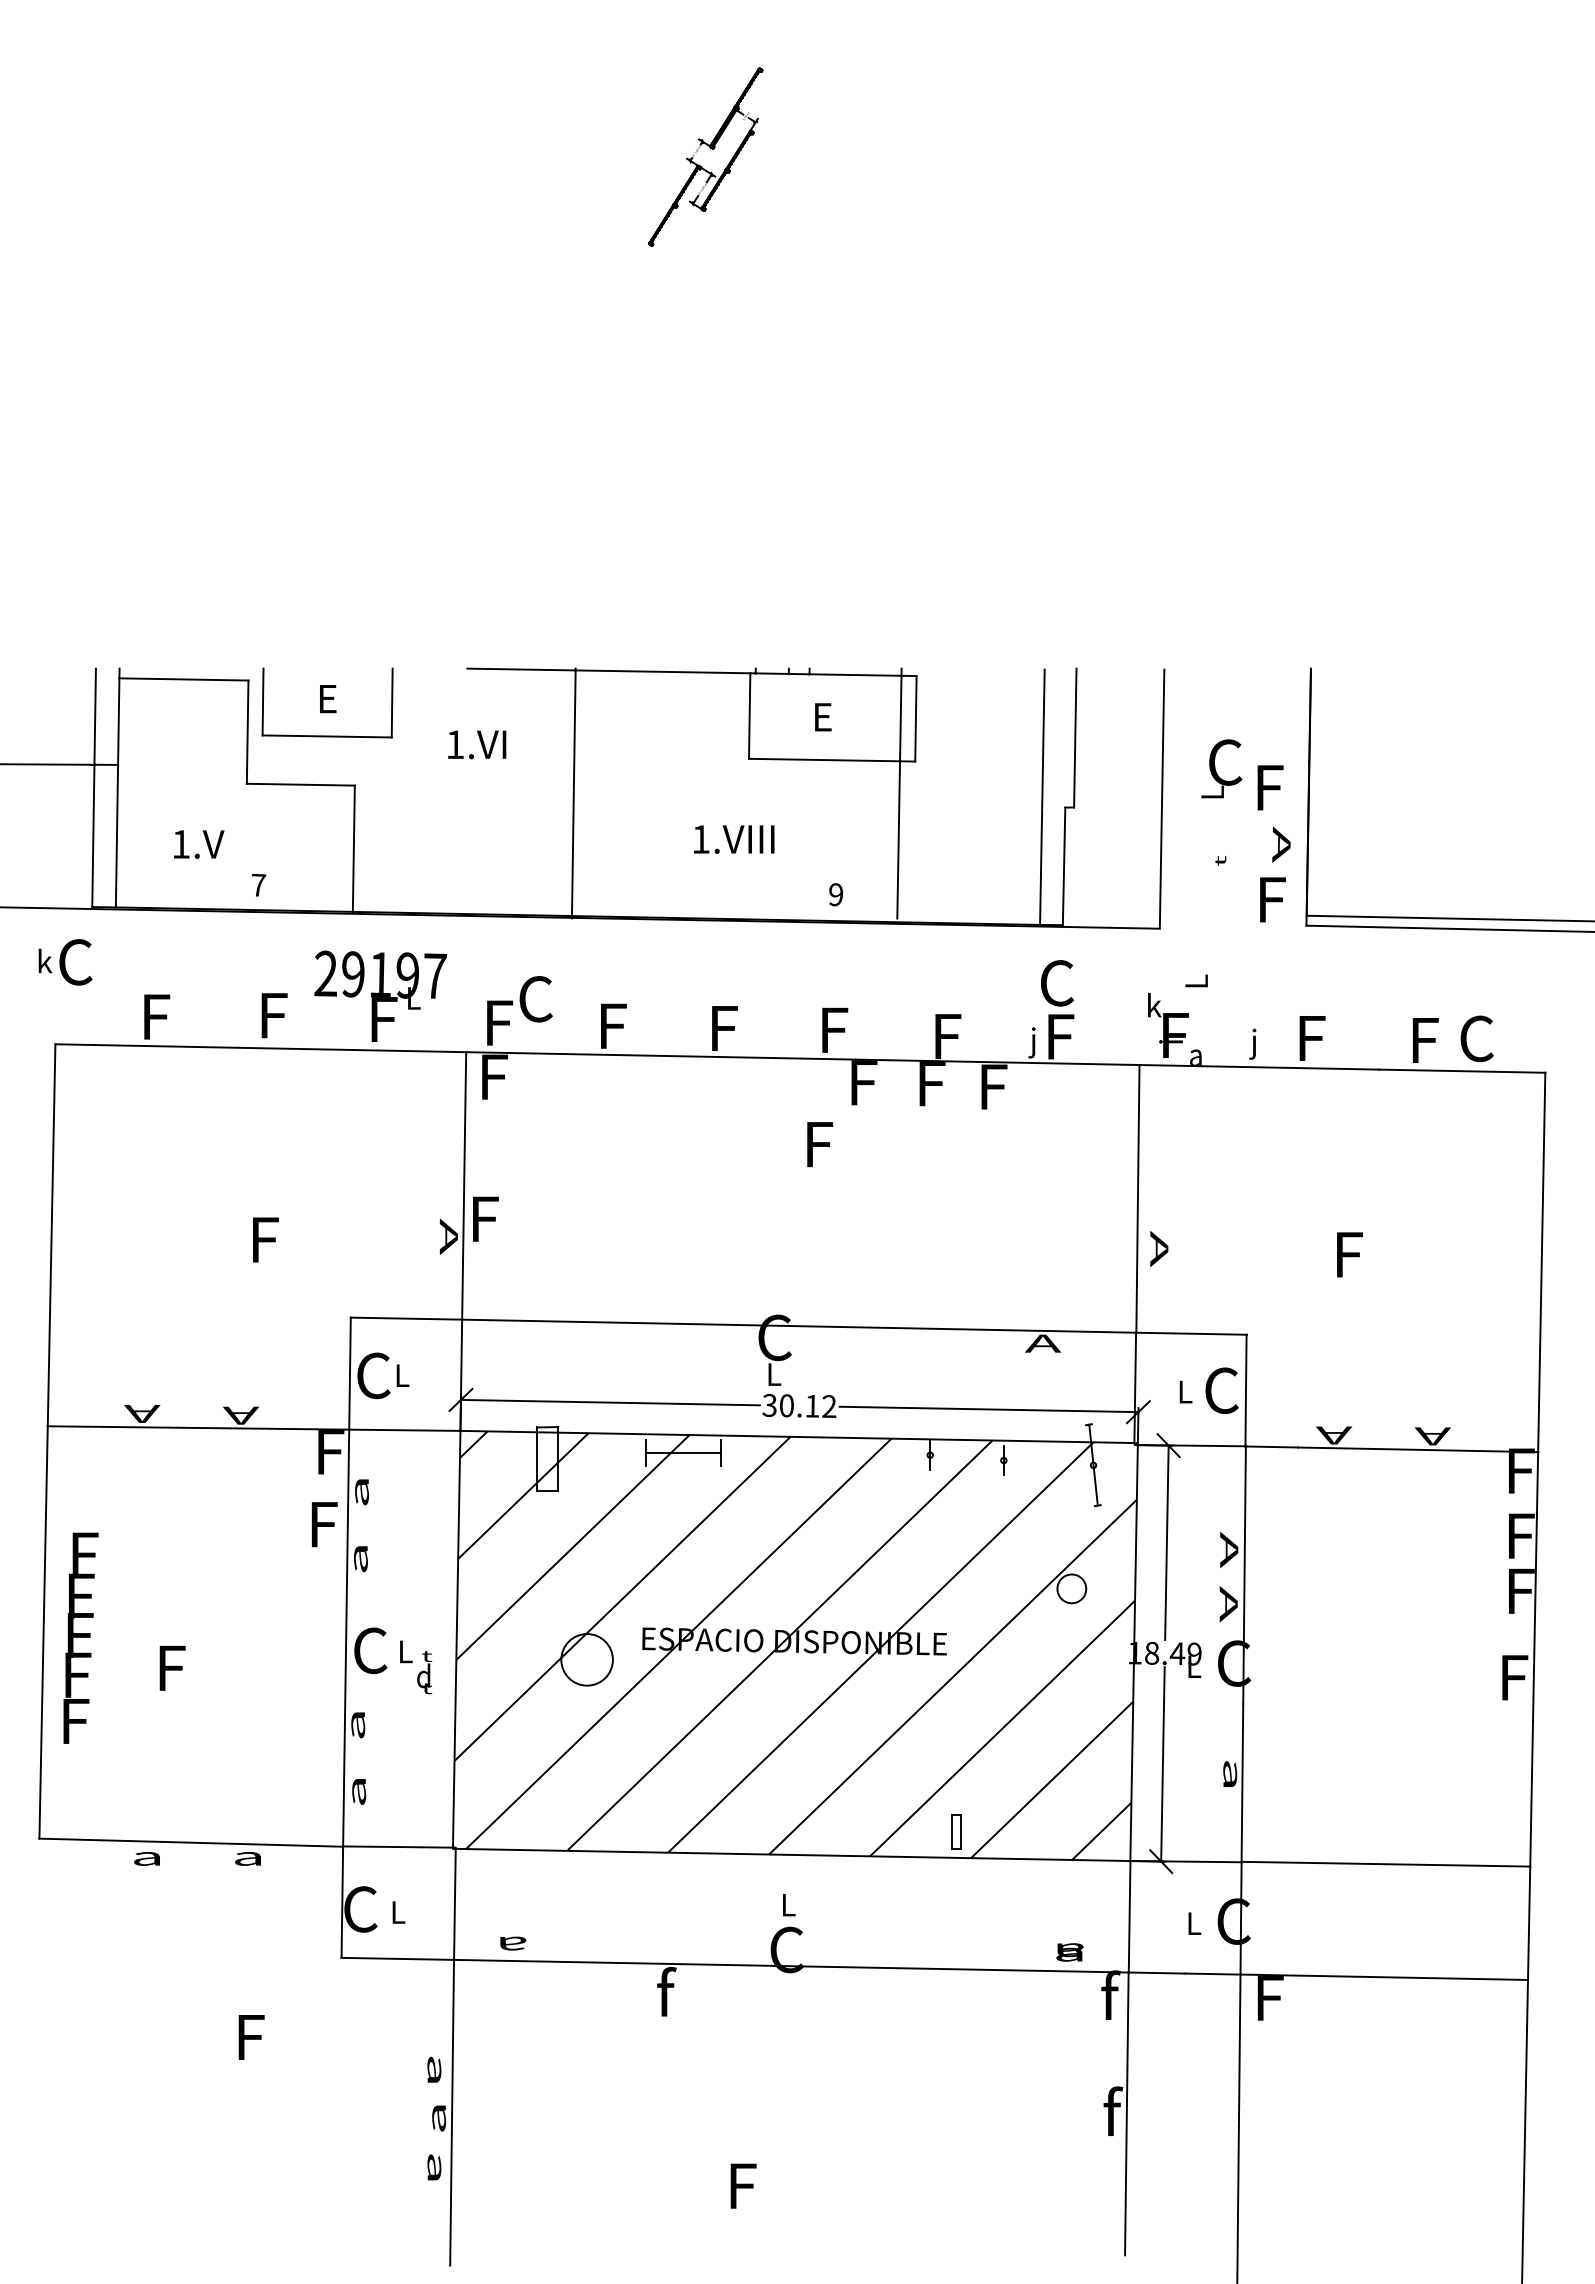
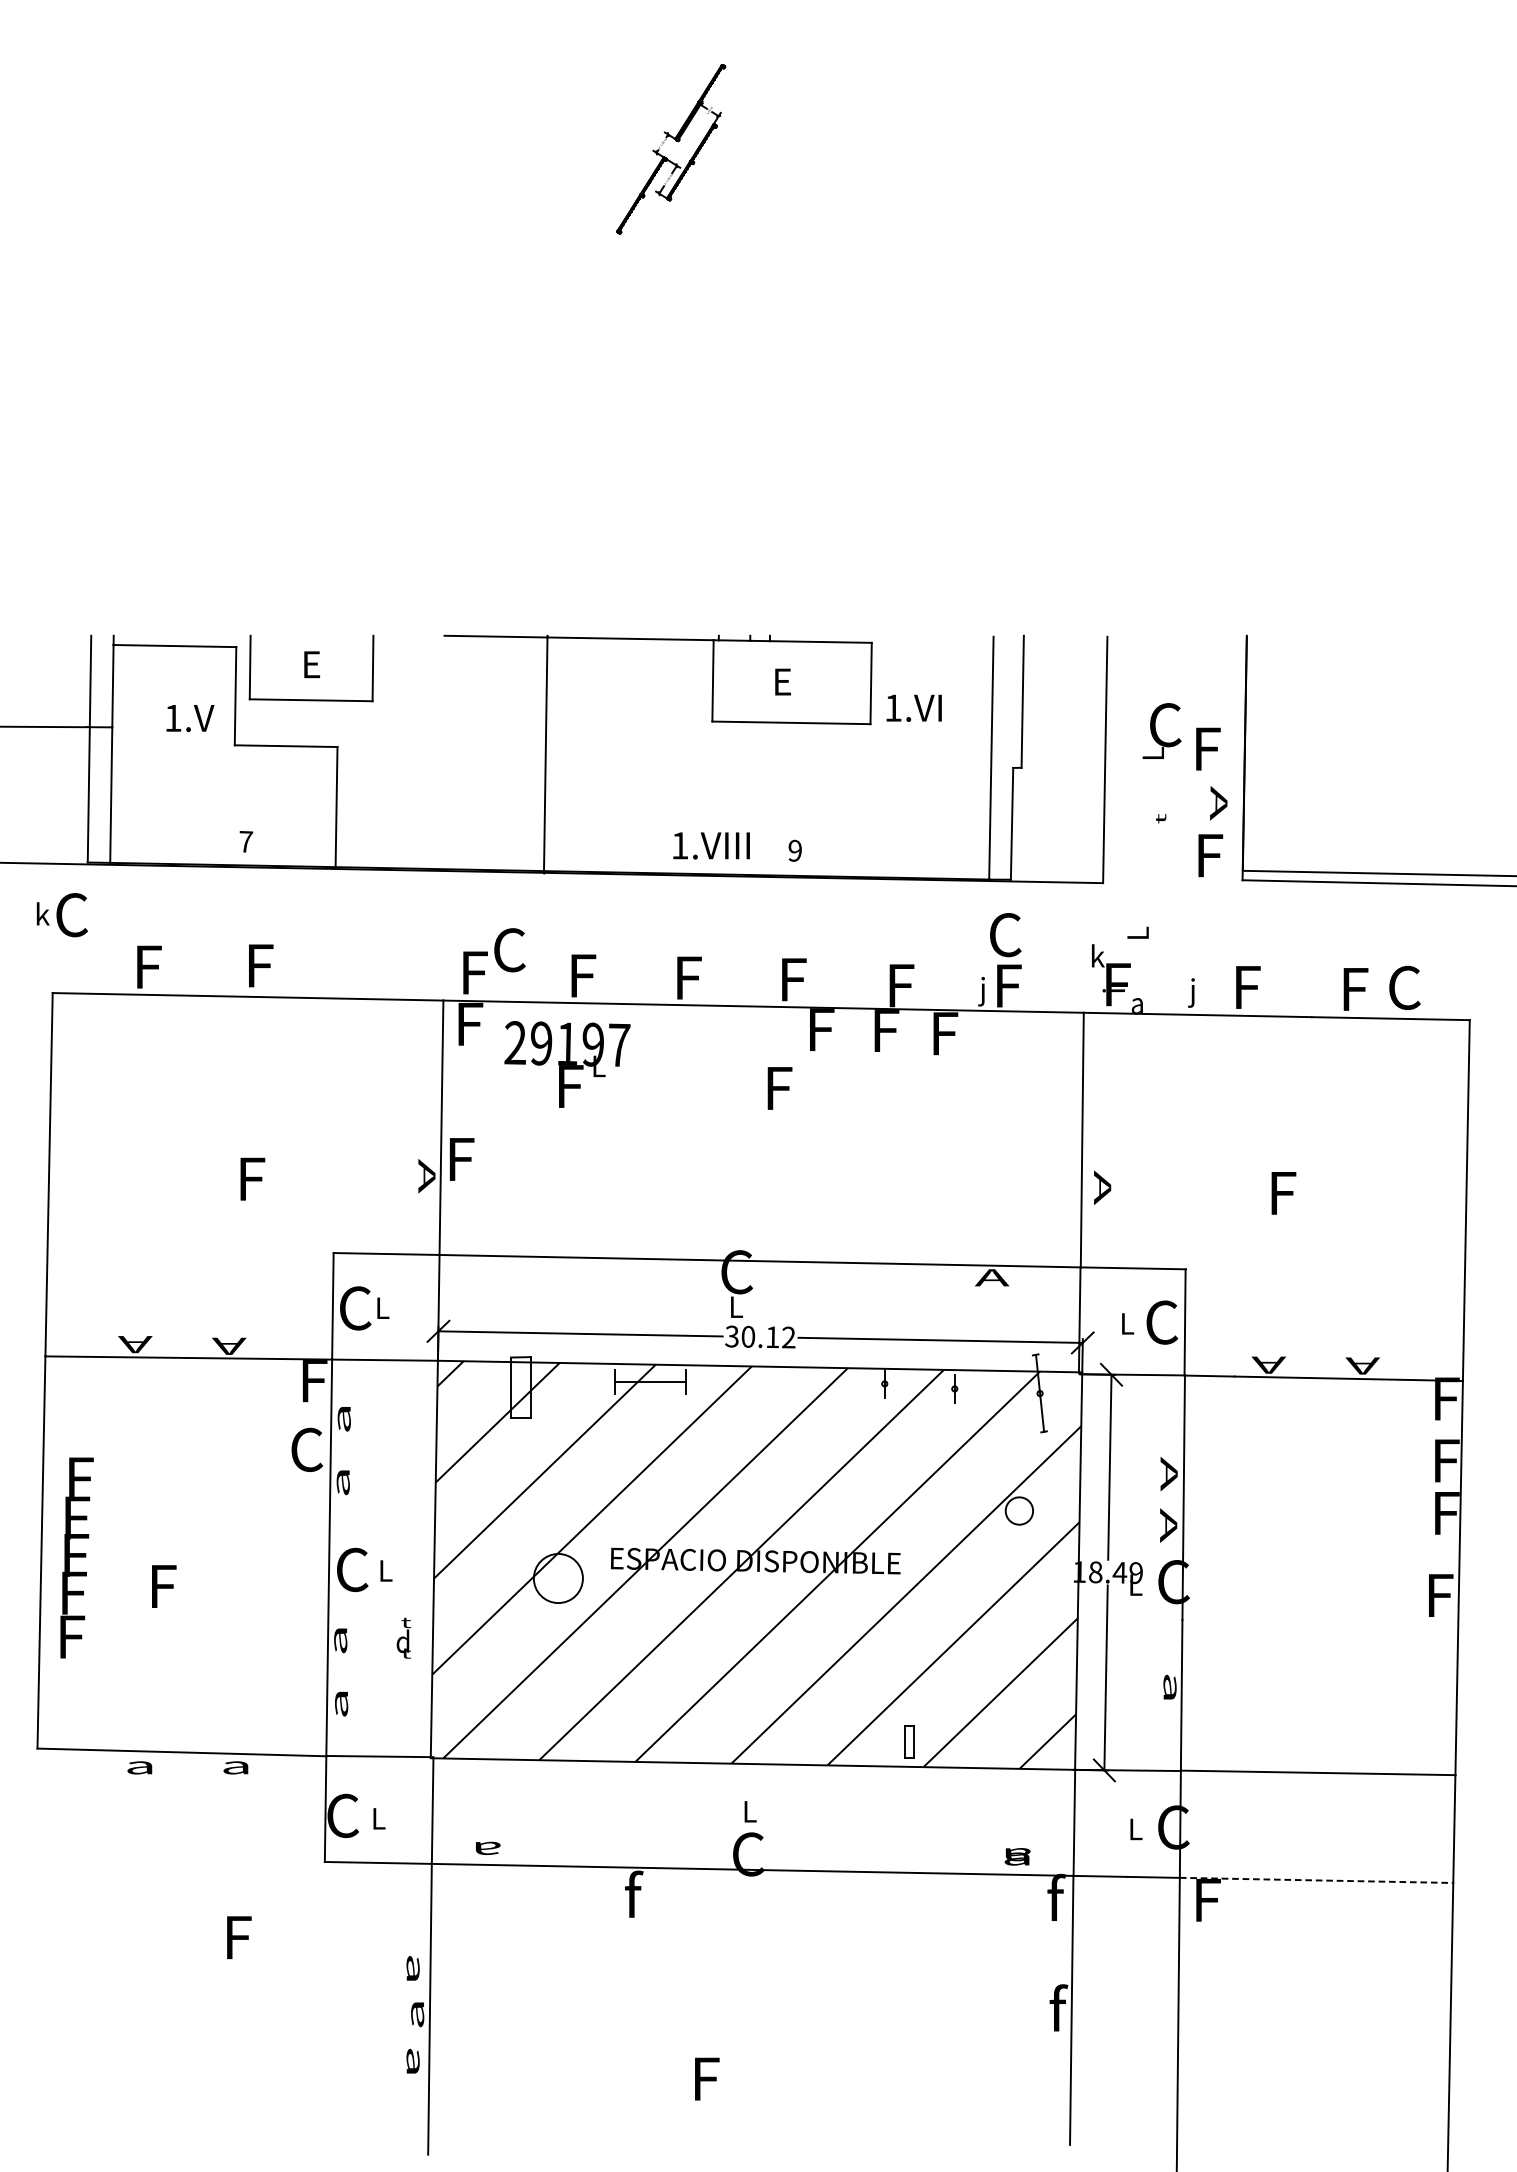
text: (477, 744) -> (914, 707), moved
line: (899, 793) -> (855, 754), removed
text: (734, 839) -> (711, 845), moved
text: (199, 844) -> (190, 718), moved
text: (380, 995) -> (567, 1063), moved
text: (322, 1524) -> (306, 1449), F -> C
text: (424, 1672) -> (403, 1638), moved
line: (1384, 1977) -> (1316, 1880), solid -> dashed

